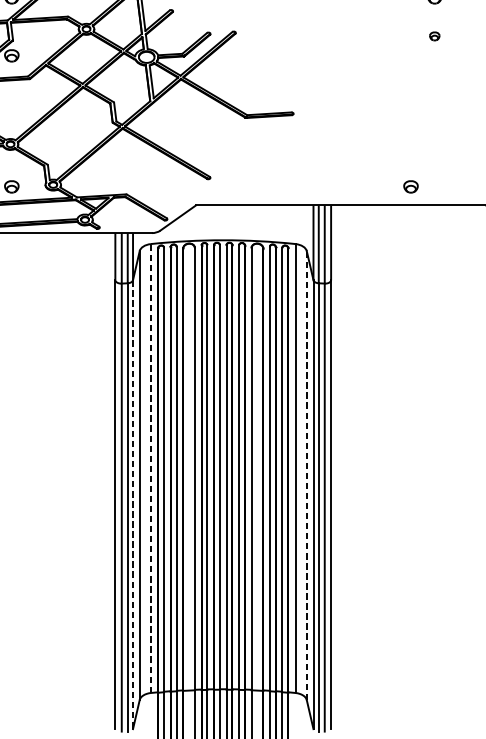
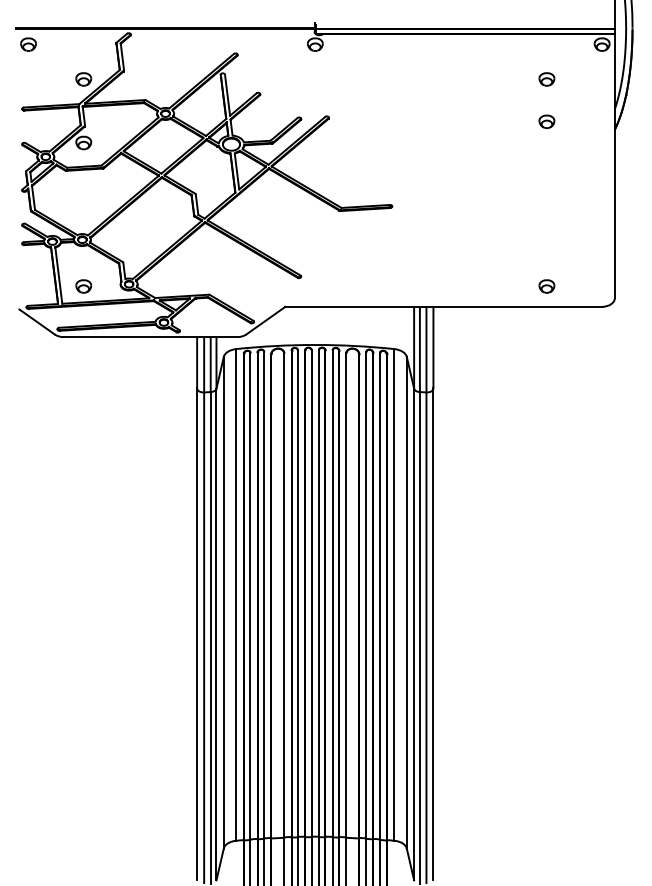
part: (434, 36) -> (546, 121), size x1.43
part: (410, 186) -> (546, 286), moved
line: (151, 468) -> (236, 594), dashed -> solid
line: (306, 475) -> (406, 602), dashed -> solid
line: (133, 504) -> (216, 634), dashed -> solid

